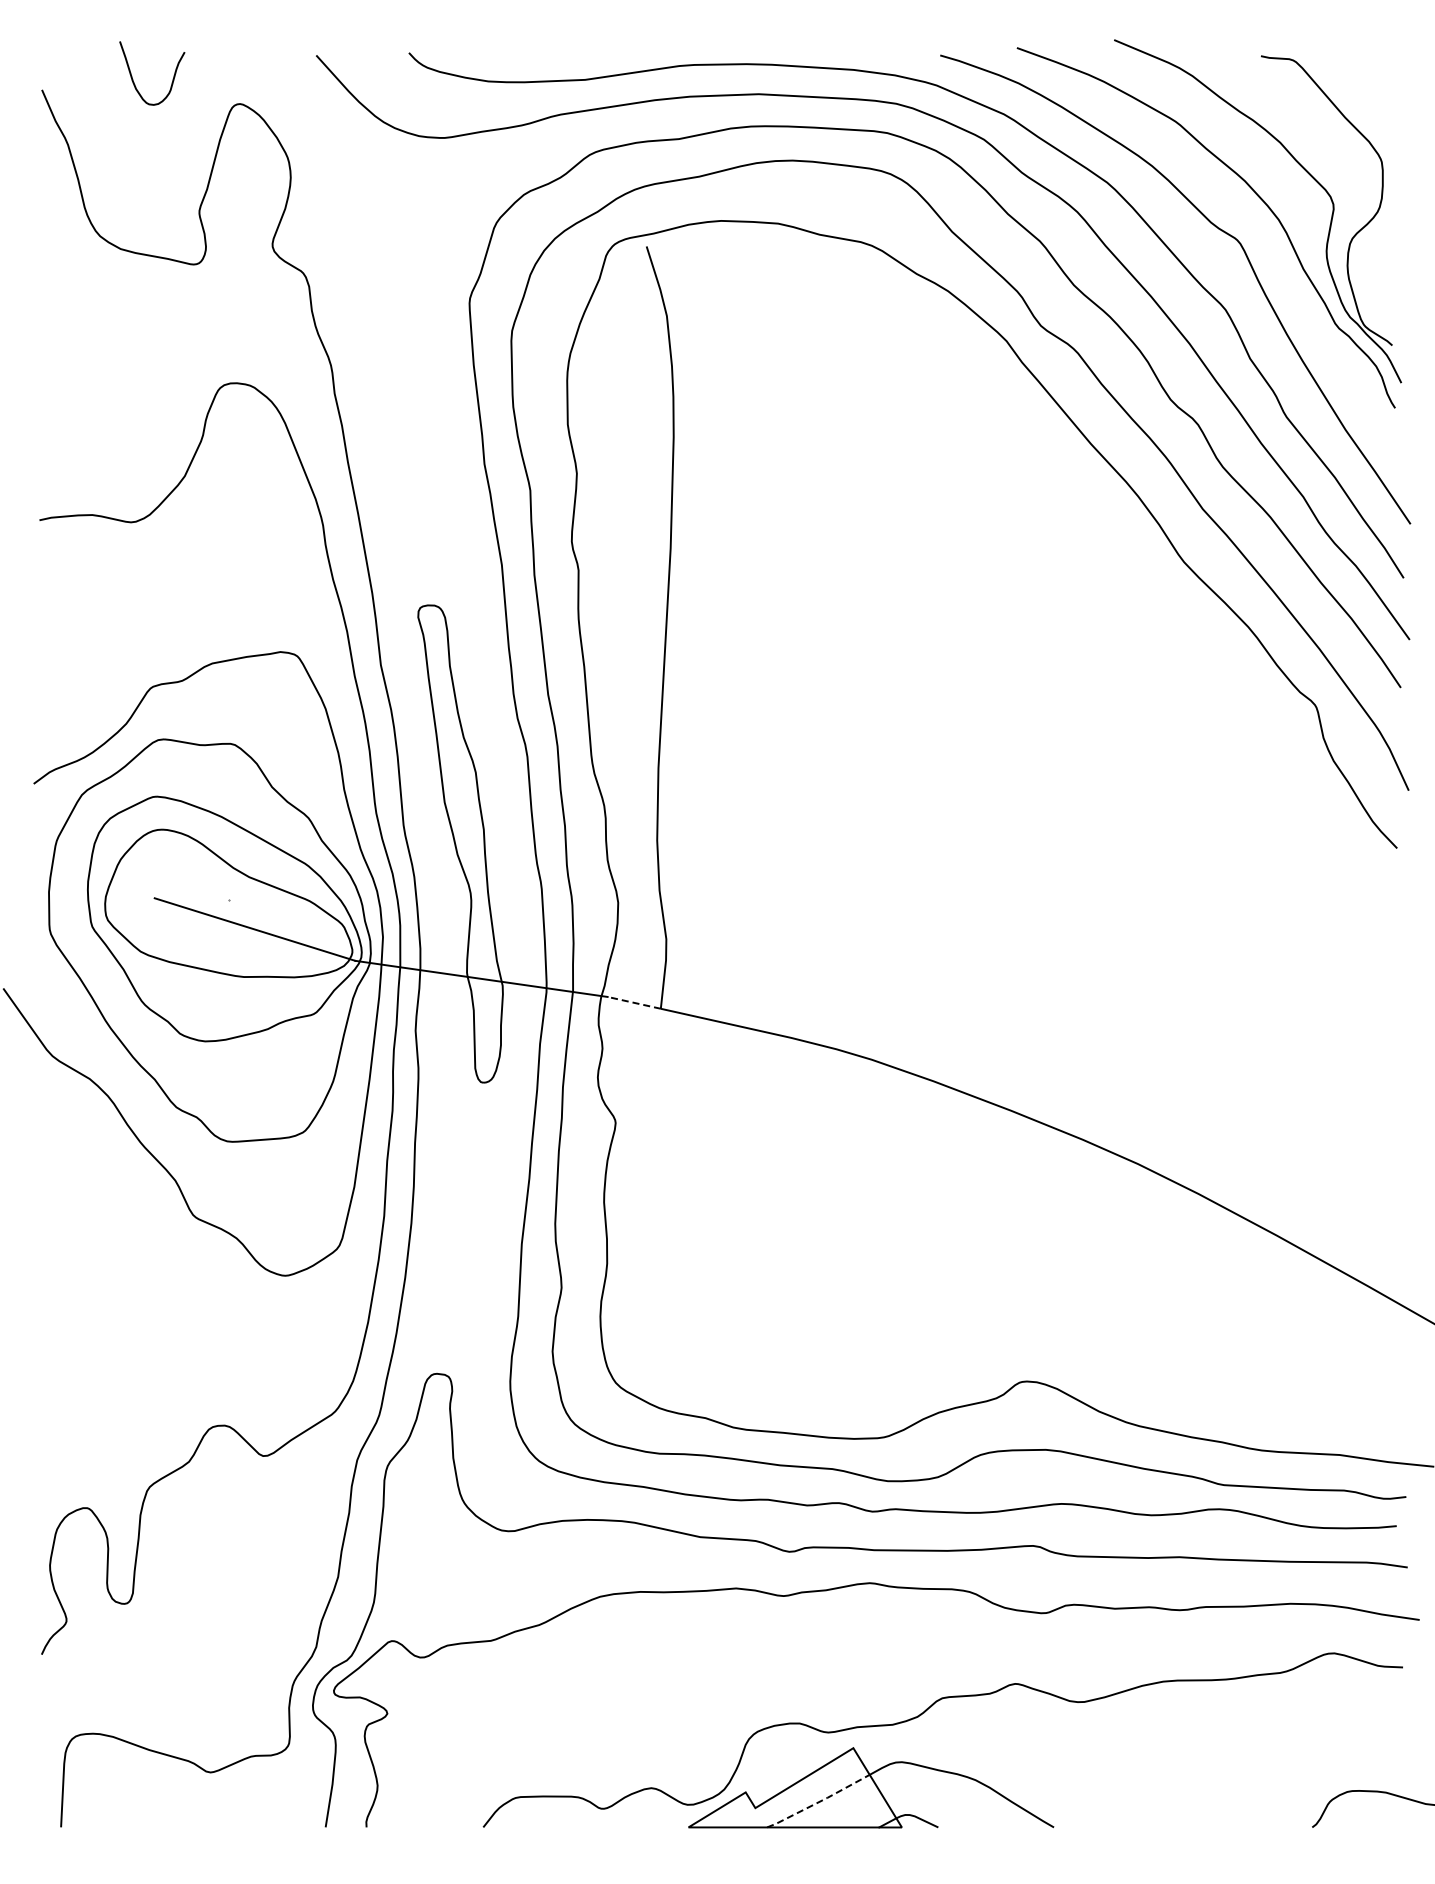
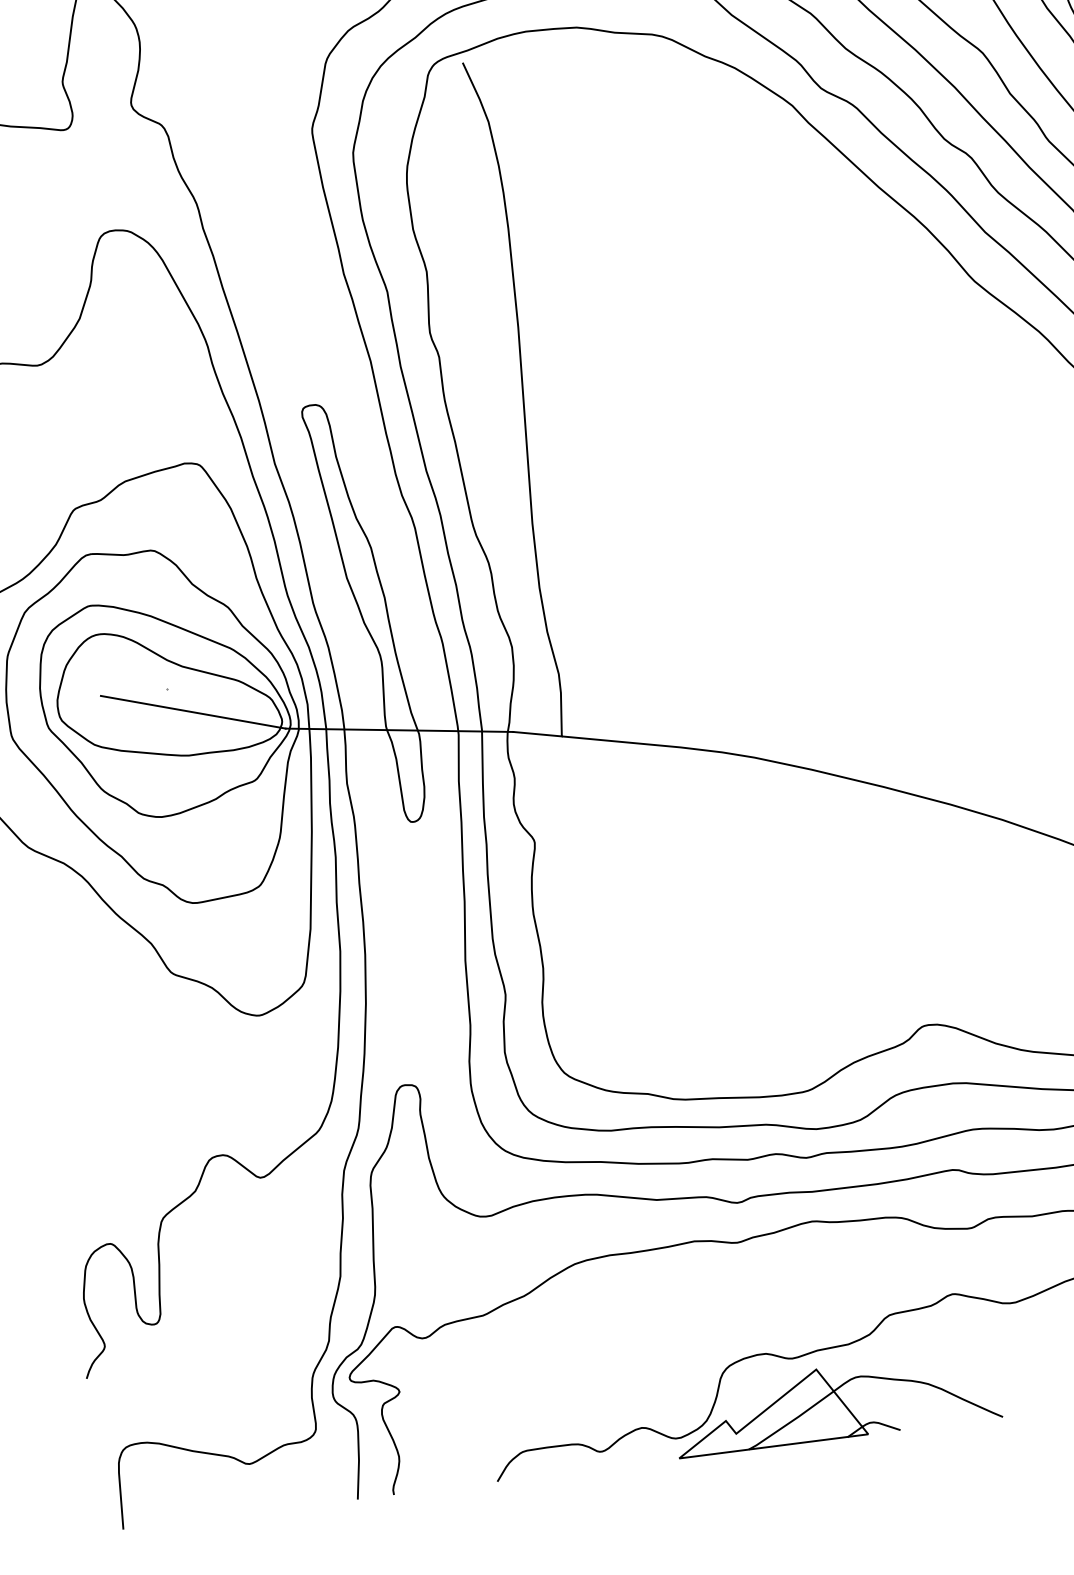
line: (633, 1002) -> (536, 733), dashed -> solid
line: (819, 1801) -> (792, 1420), dashed -> solid

